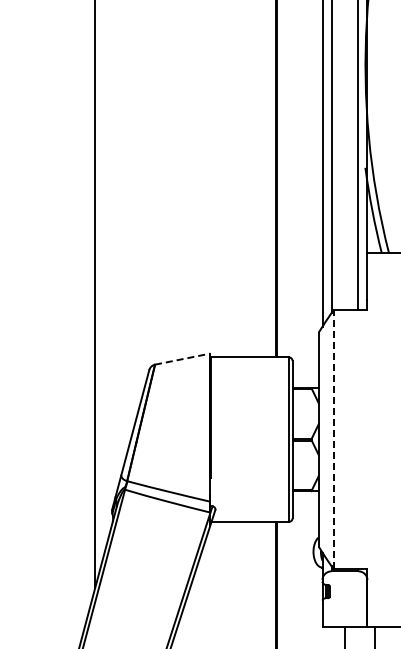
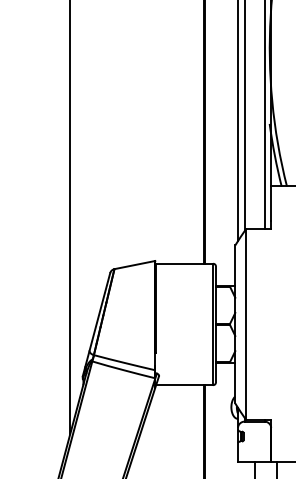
line: (183, 359) -> (135, 265), dashed -> solid
line: (333, 439) -> (246, 324), dashed -> solid

